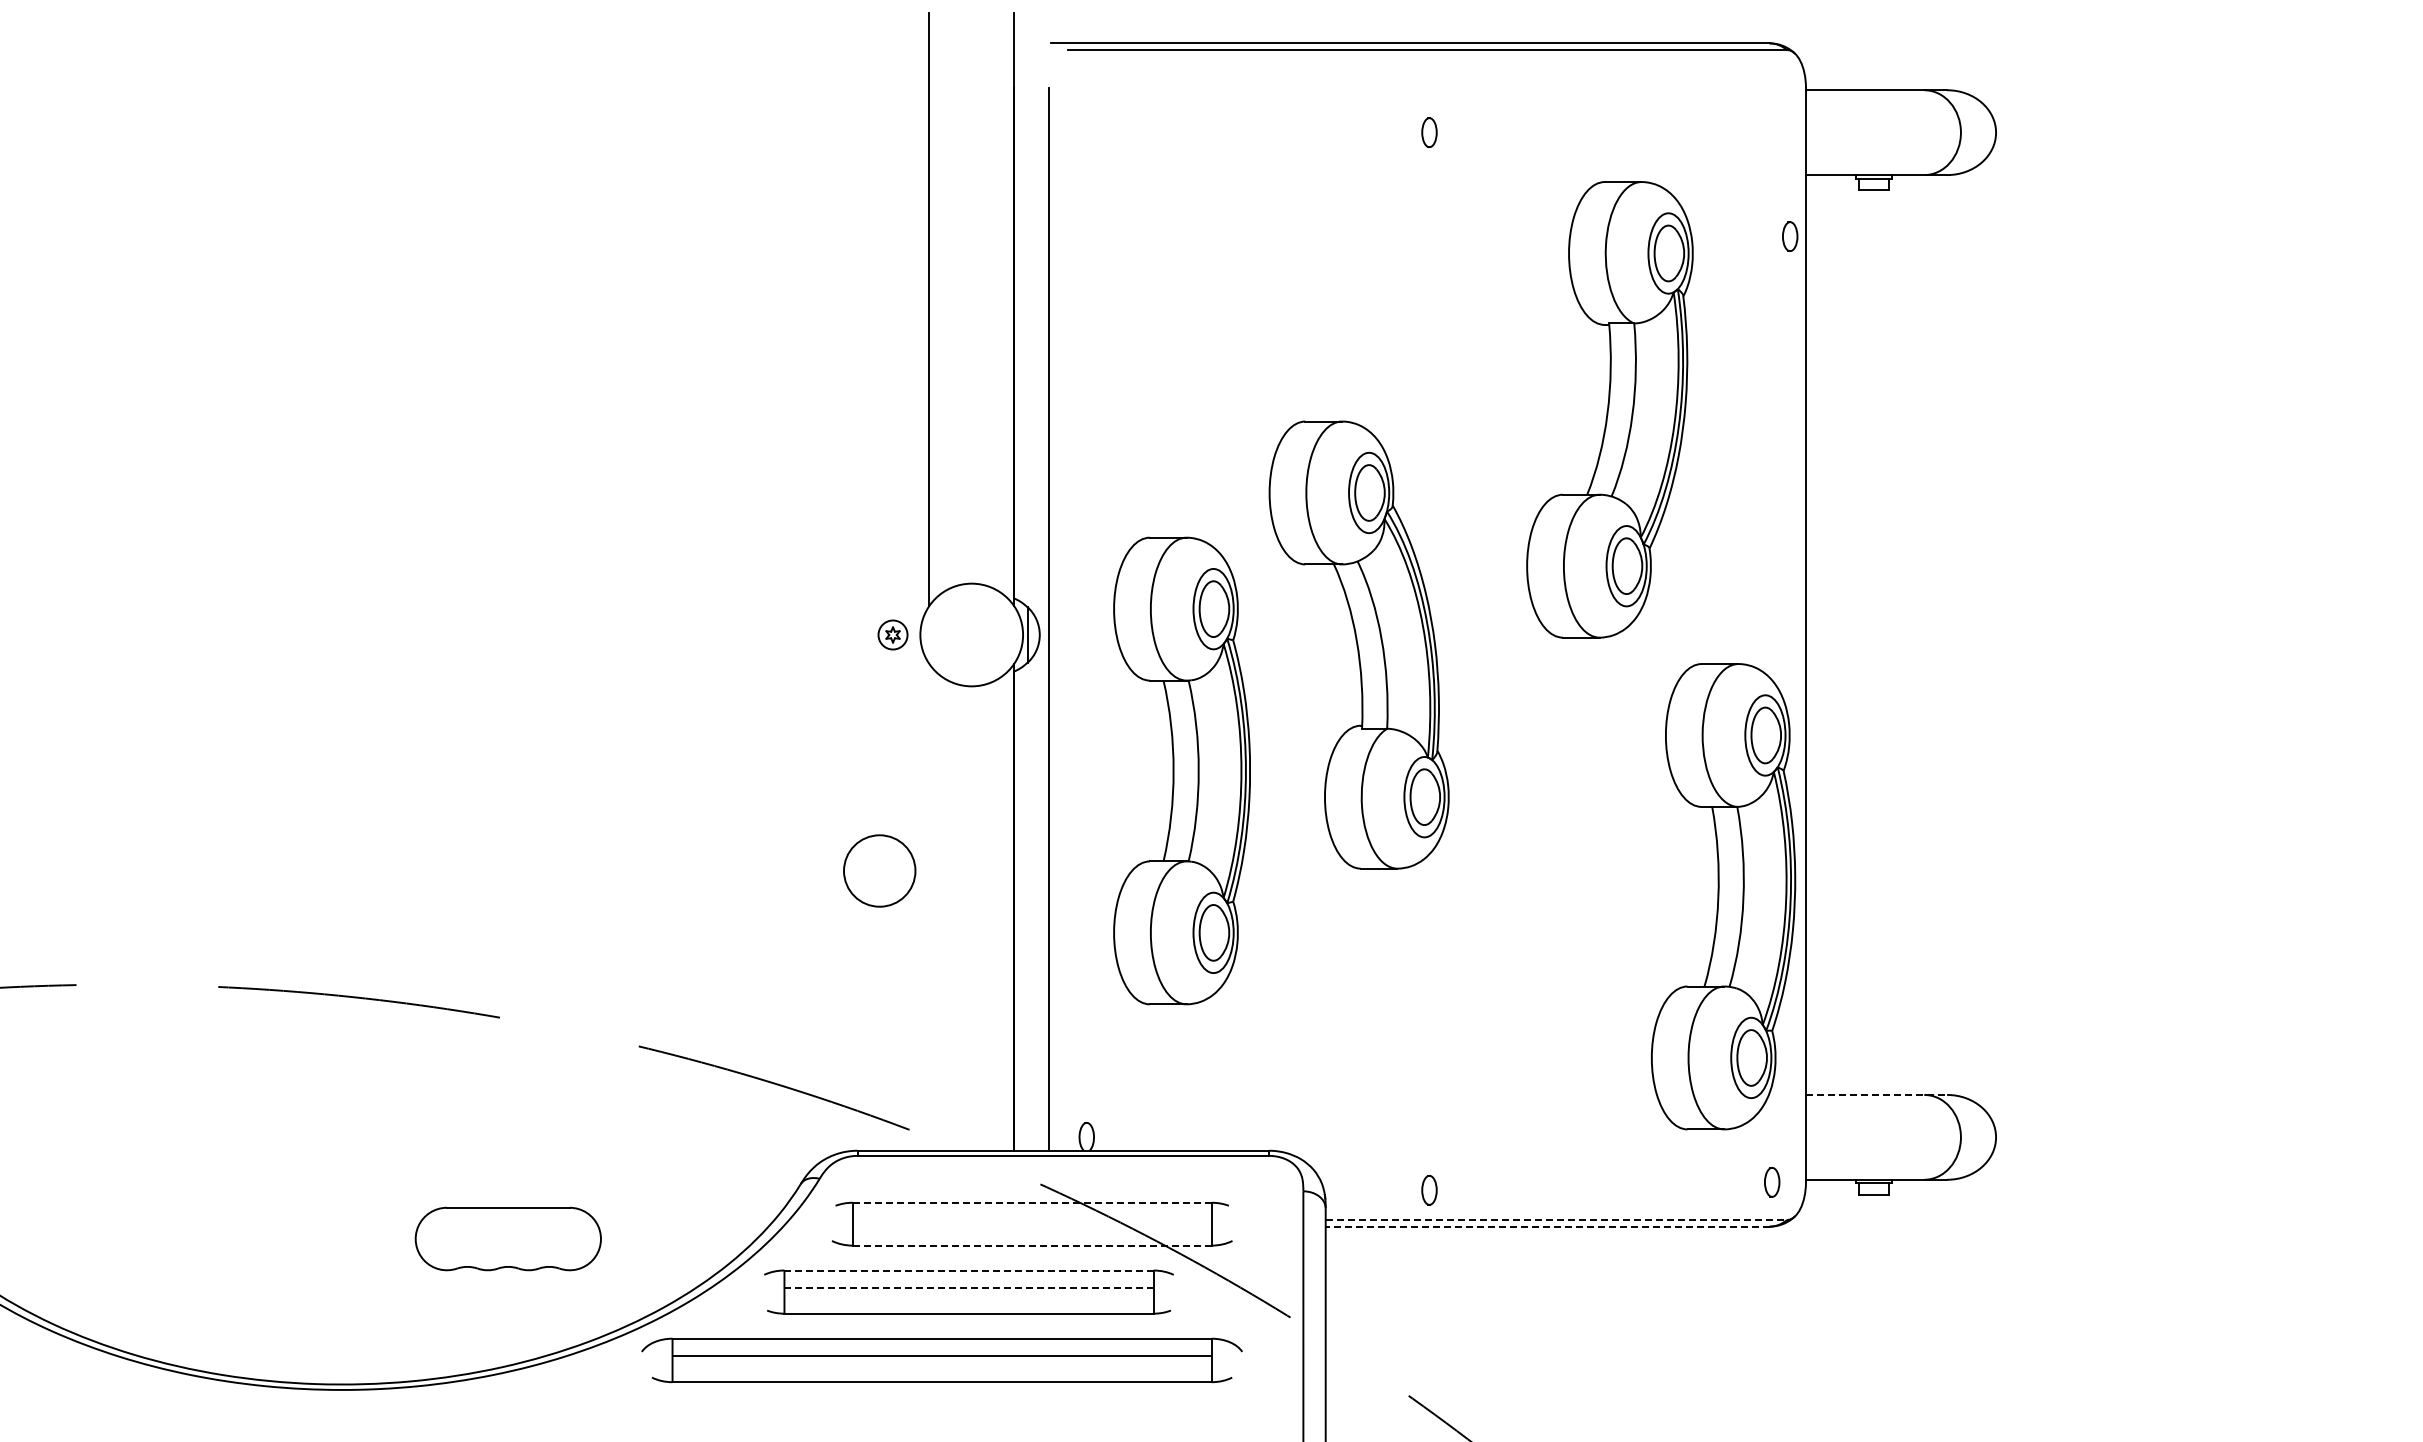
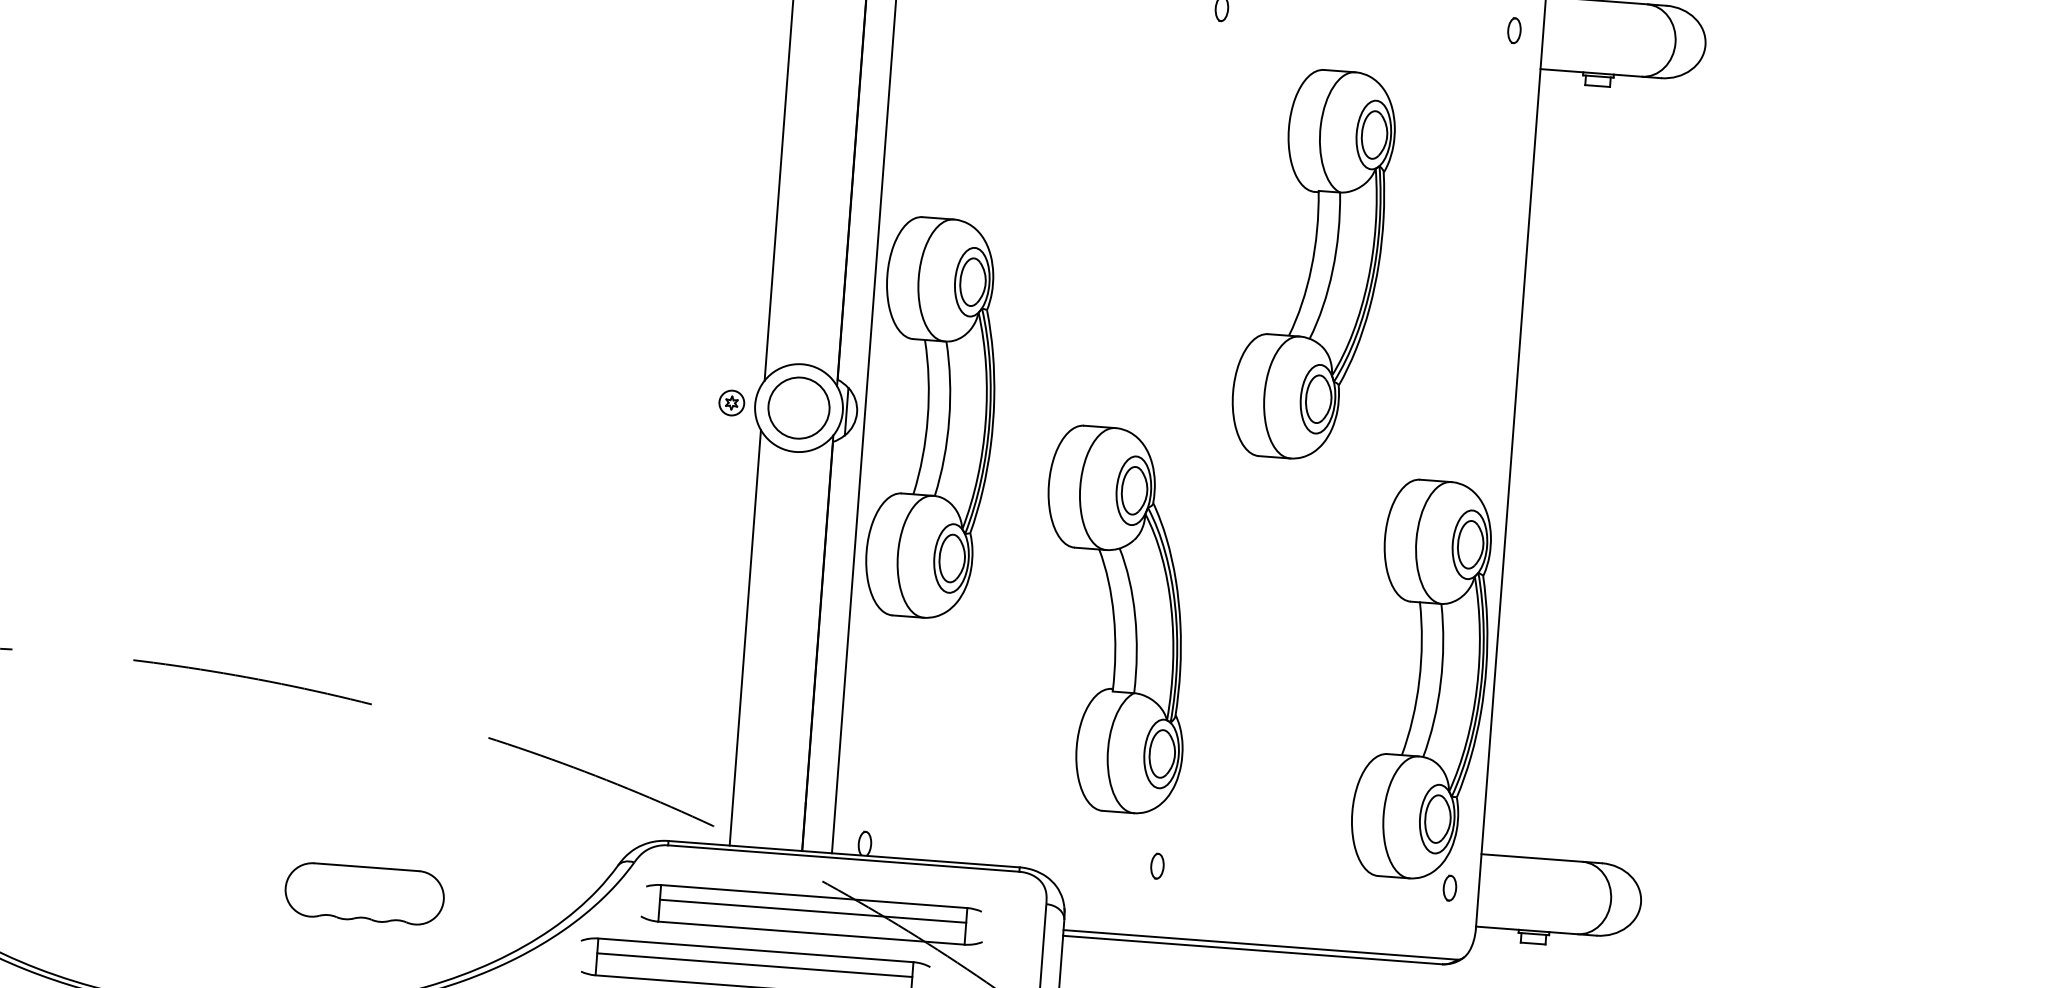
part: (1790, 236) -> (1514, 30), moved
part: (1609, 409) -> (1313, 264), moved
part: (1358, 644) -> (1115, 619), moved
part: (1181, 770) -> (934, 417), moved
circle: (879, 870) -> (798, 407), moved
line: (929, 906) -> (745, 637), added
line: (1876, 1094) -> (1541, 858), dashed -> solid
part: (1772, 1182) -> (1450, 888), moved
part: (1429, 1190) -> (1157, 866), moved
line: (1031, 1202) -> (813, 896), dashed -> solid
line: (1031, 1219) -> (812, 910), added
line: (1556, 1219) -> (1260, 944), dashed -> solid
line: (1547, 1226) -> (1252, 949), dashed -> solid
line: (1031, 1245) -> (810, 933), dashed -> solid
line: (969, 1270) -> (756, 950), dashed -> solid
line: (969, 1287) -> (755, 964), dashed -> solid

